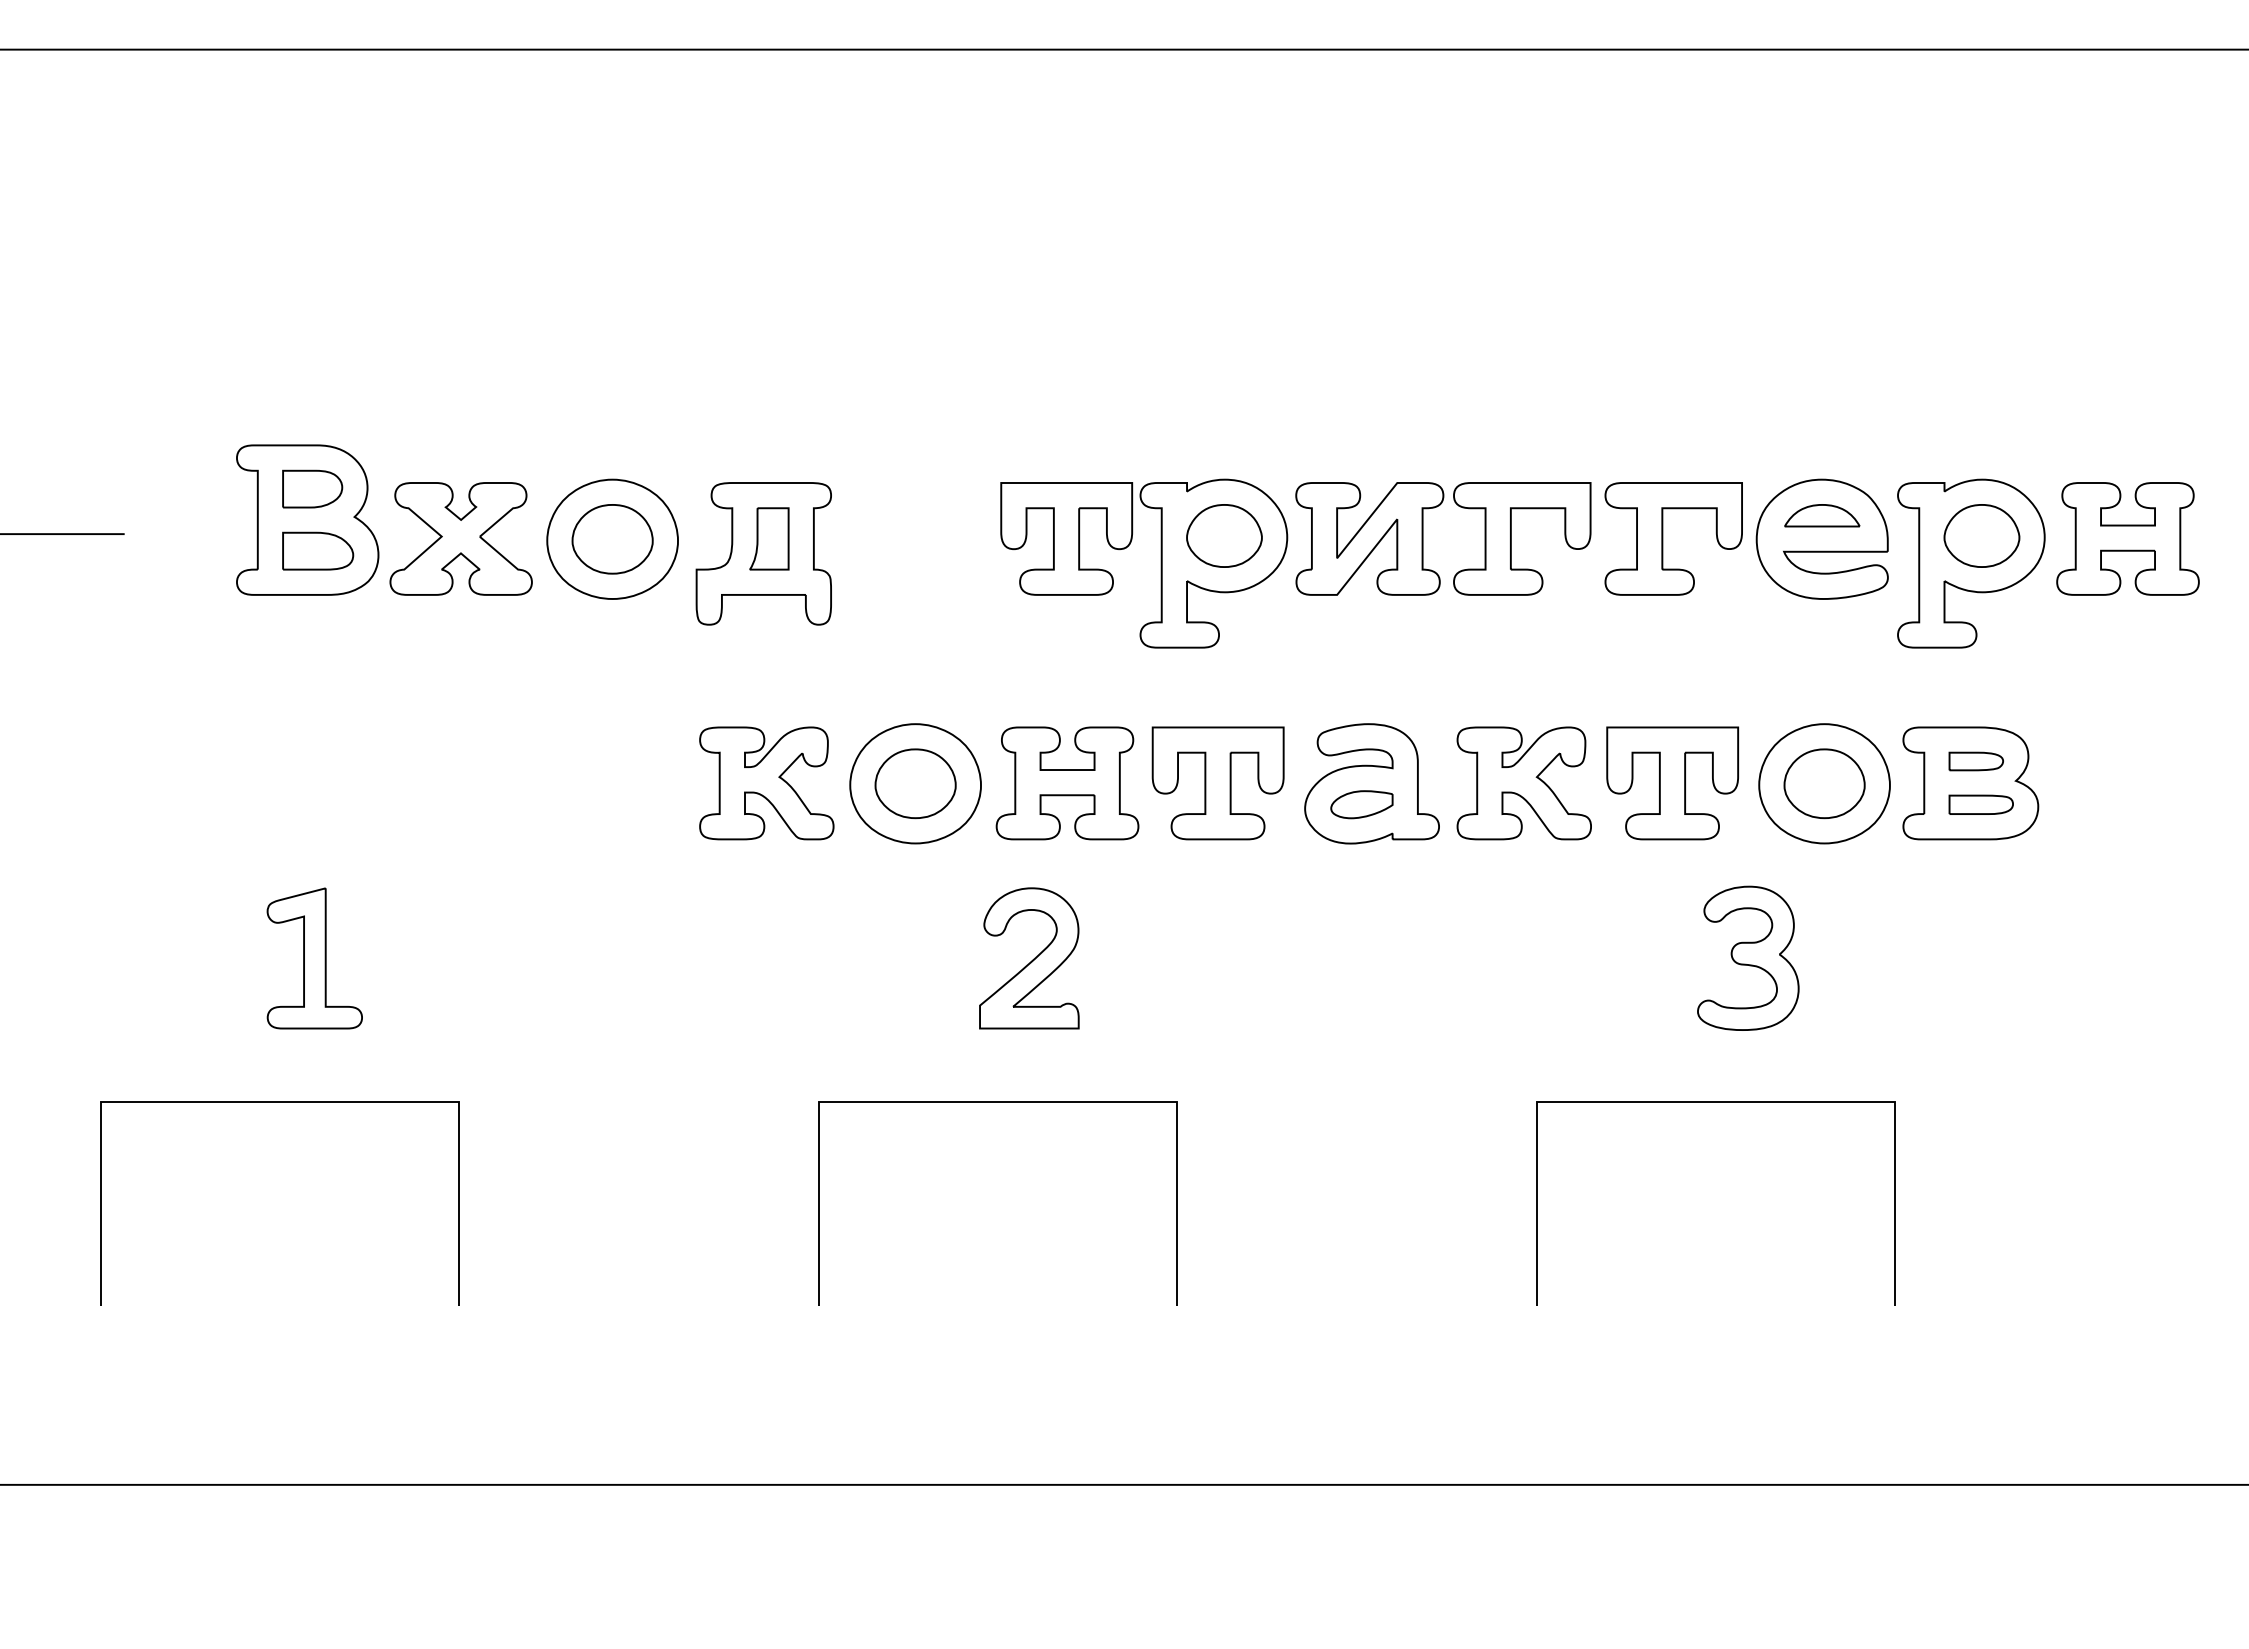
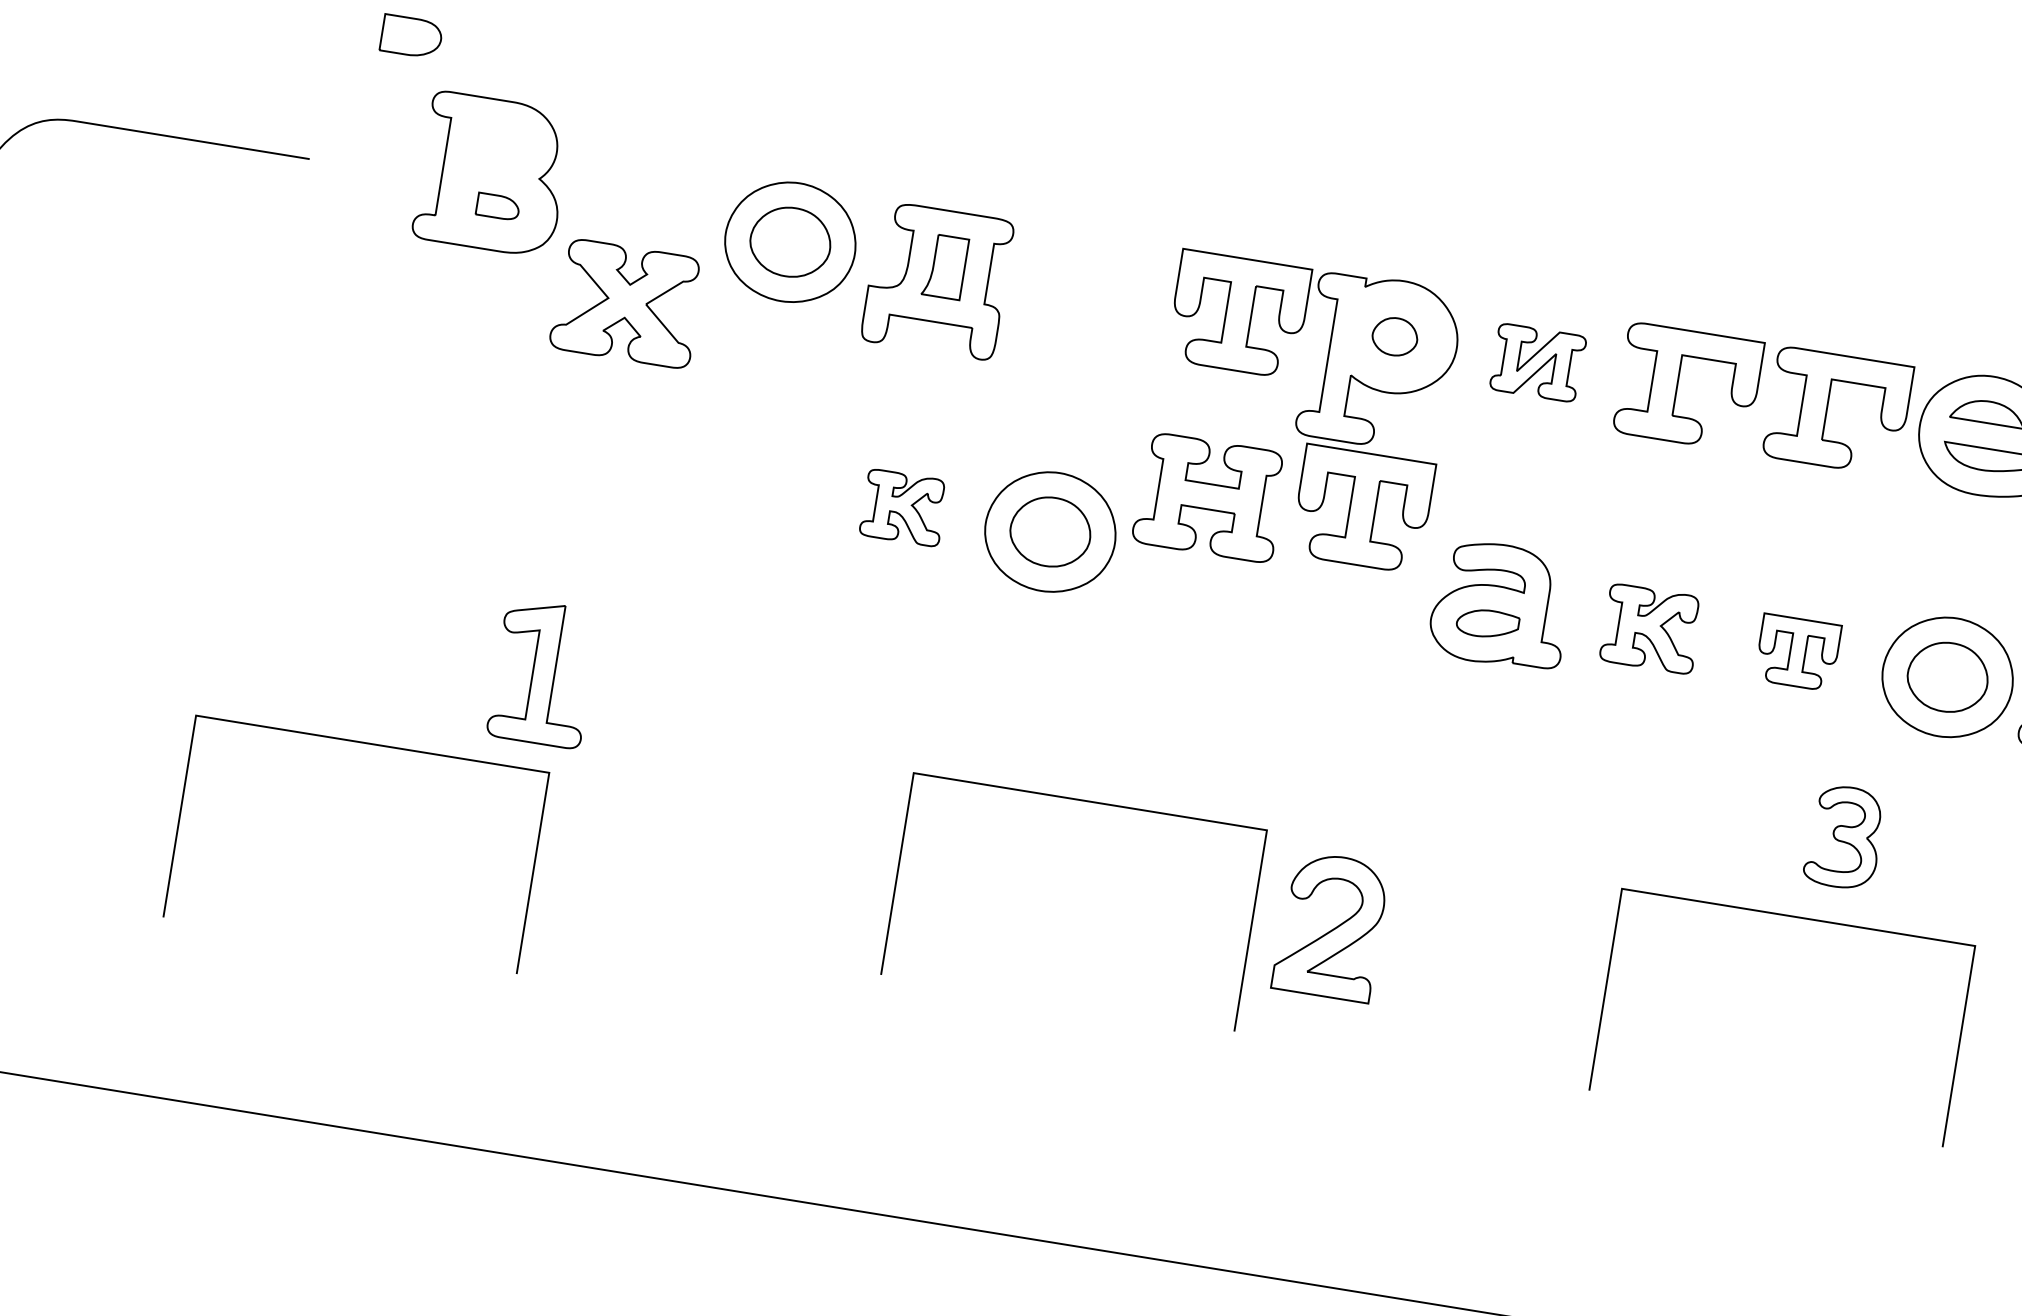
part: (312, 488) -> (411, 36), moved
part: (1224, 535) -> (1395, 336), size x0.6
part: (460, 538) -> (626, 303), moved
part: (1369, 538) -> (1537, 362), size x0.6
part: (318, 550) -> (498, 206), size x0.6
part: (766, 783) -> (903, 507), size x0.6
part: (1067, 783) -> (1209, 497), moved
part: (1217, 783) -> (1362, 509), moved
part: (1523, 783) -> (1650, 628), size x0.7
part: (1672, 783) -> (1797, 652), size x0.6
part: (1748, 957) -> (1844, 836), size x0.7
part: (314, 958) -> (543, 673), moved
part: (1029, 958) -> (1330, 926), moved
curve: (997, 1102) -> (1089, 802), moved
curve: (1715, 1102) -> (1798, 918), moved

